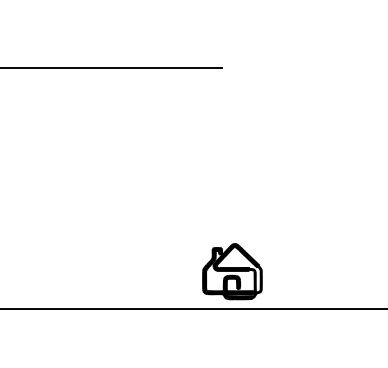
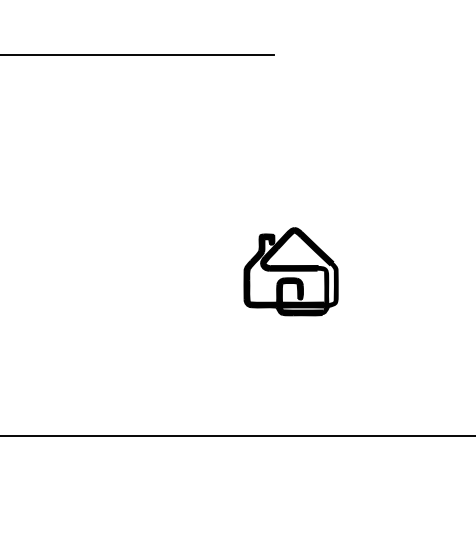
part: (232, 271) -> (290, 271), moved

